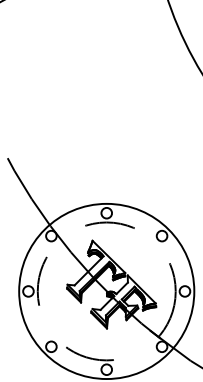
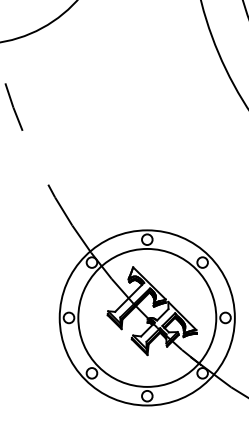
circle: (106, 291) -> (147, 317), dashed -> solid

